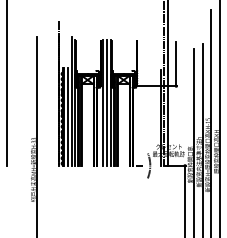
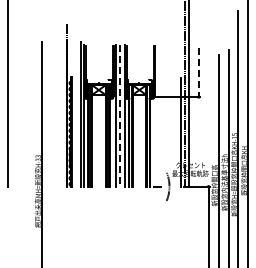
line: (176, 64) -> (198, 72), solid -> dashed
line: (106, 103) -> (120, 116), solid -> dashed
line: (67, 116) -> (76, 131), removed

